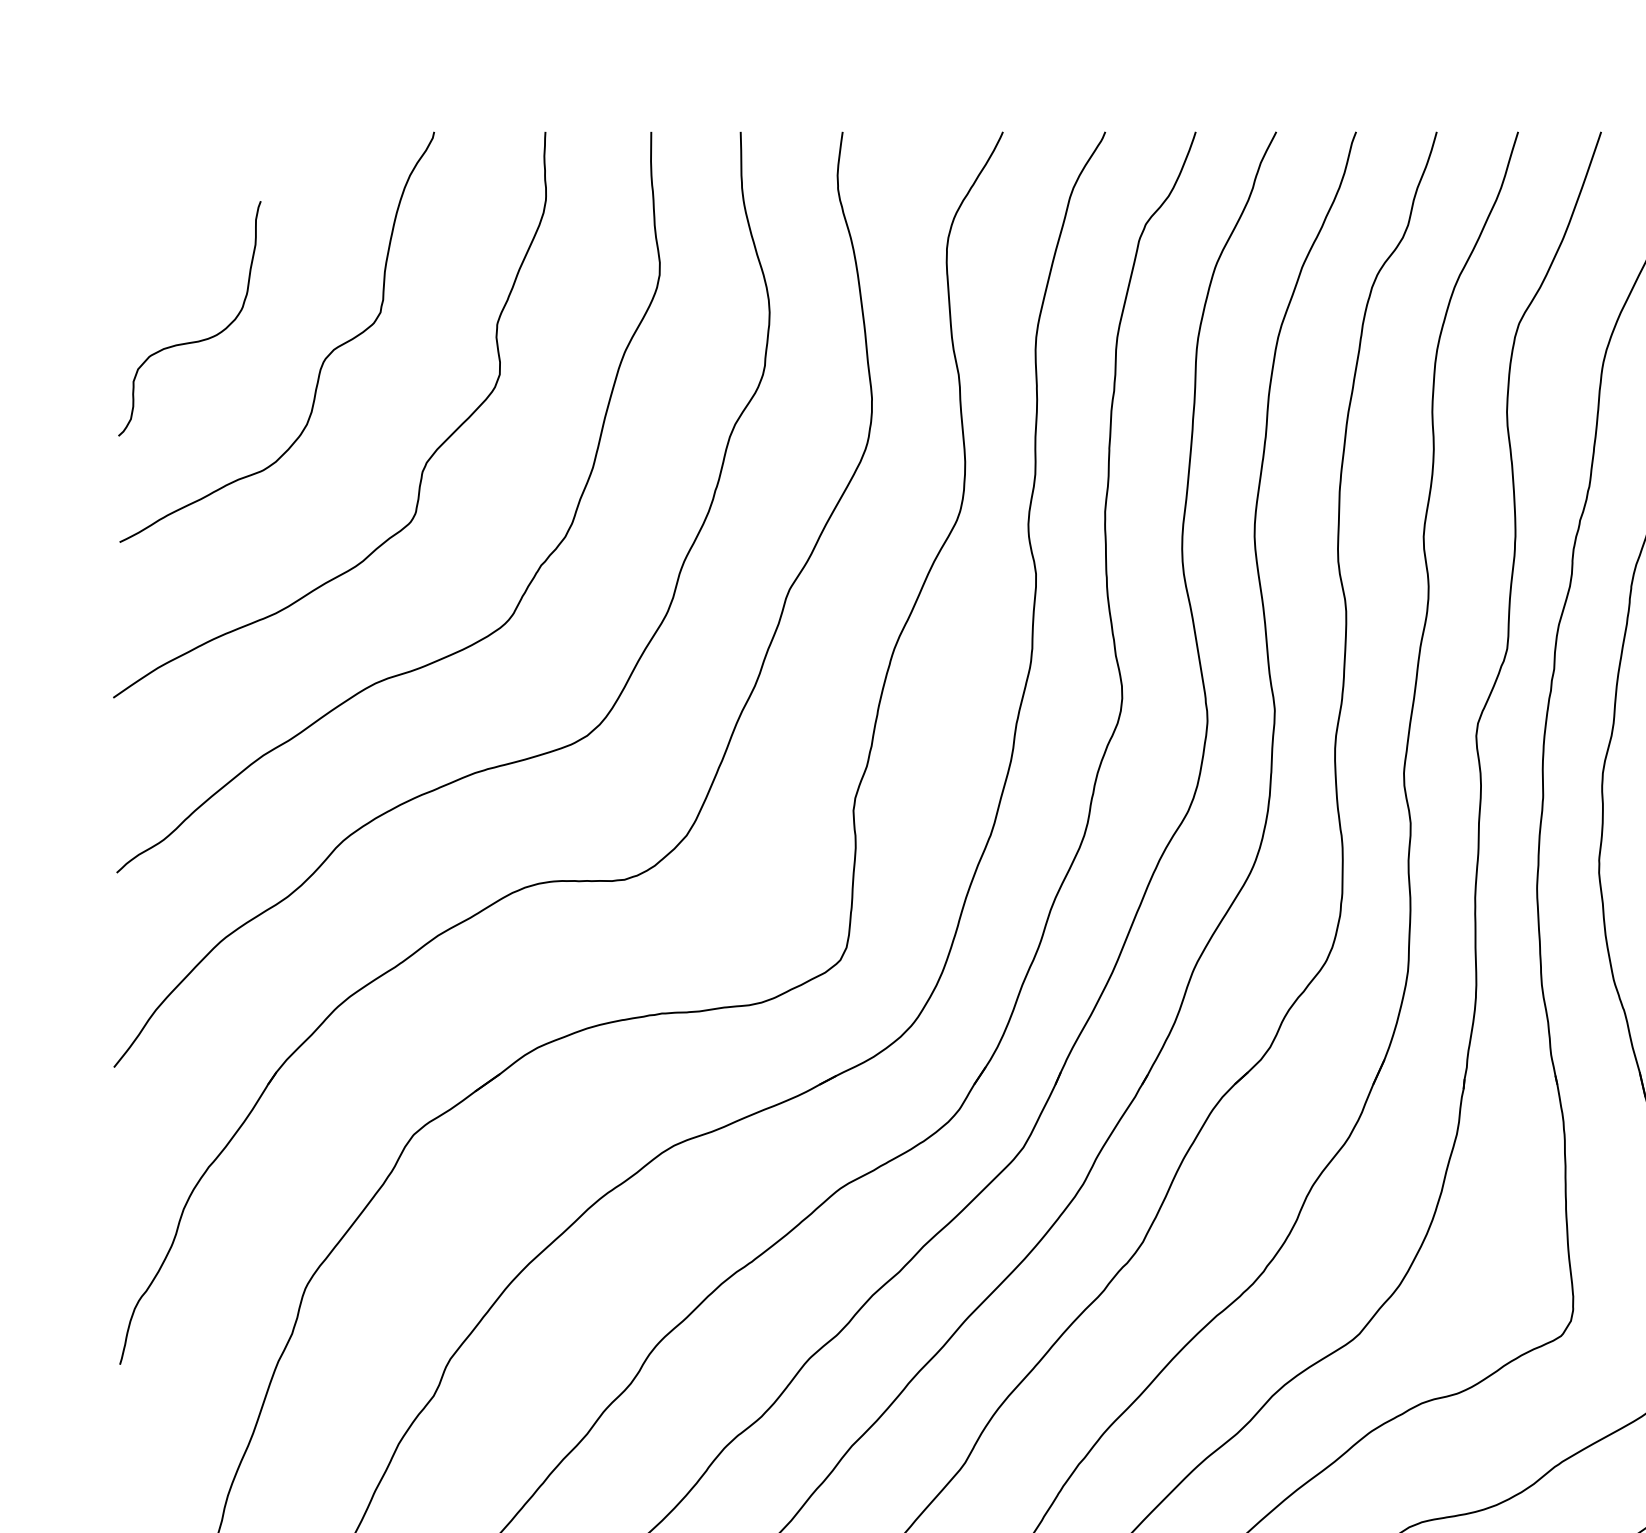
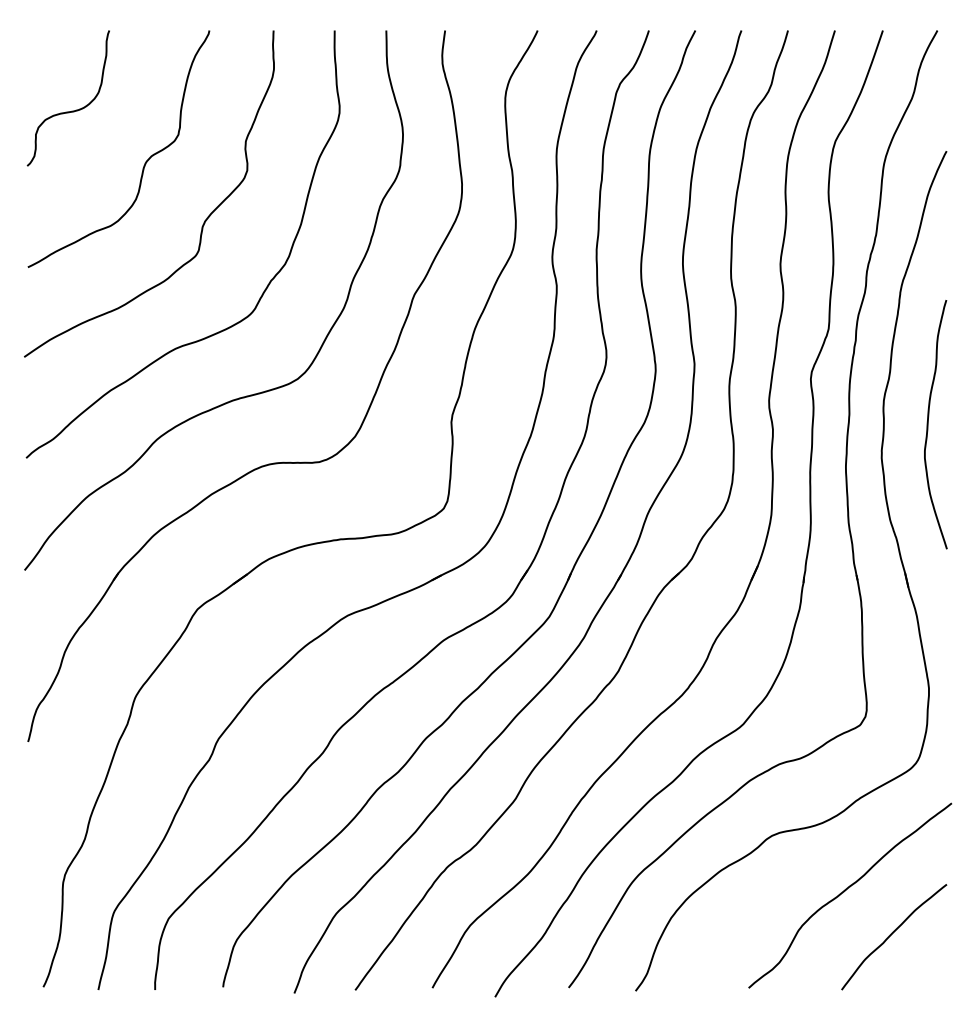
curve: (195, 339) -> (71, 110), moved

